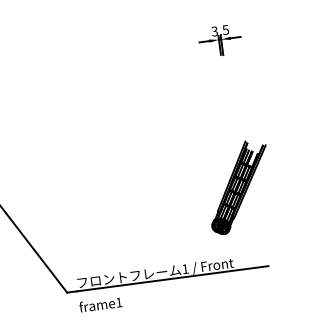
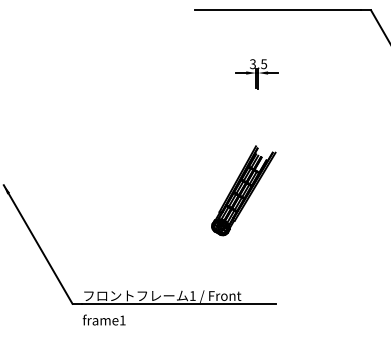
part: (238, 186) -> (243, 190), moved

